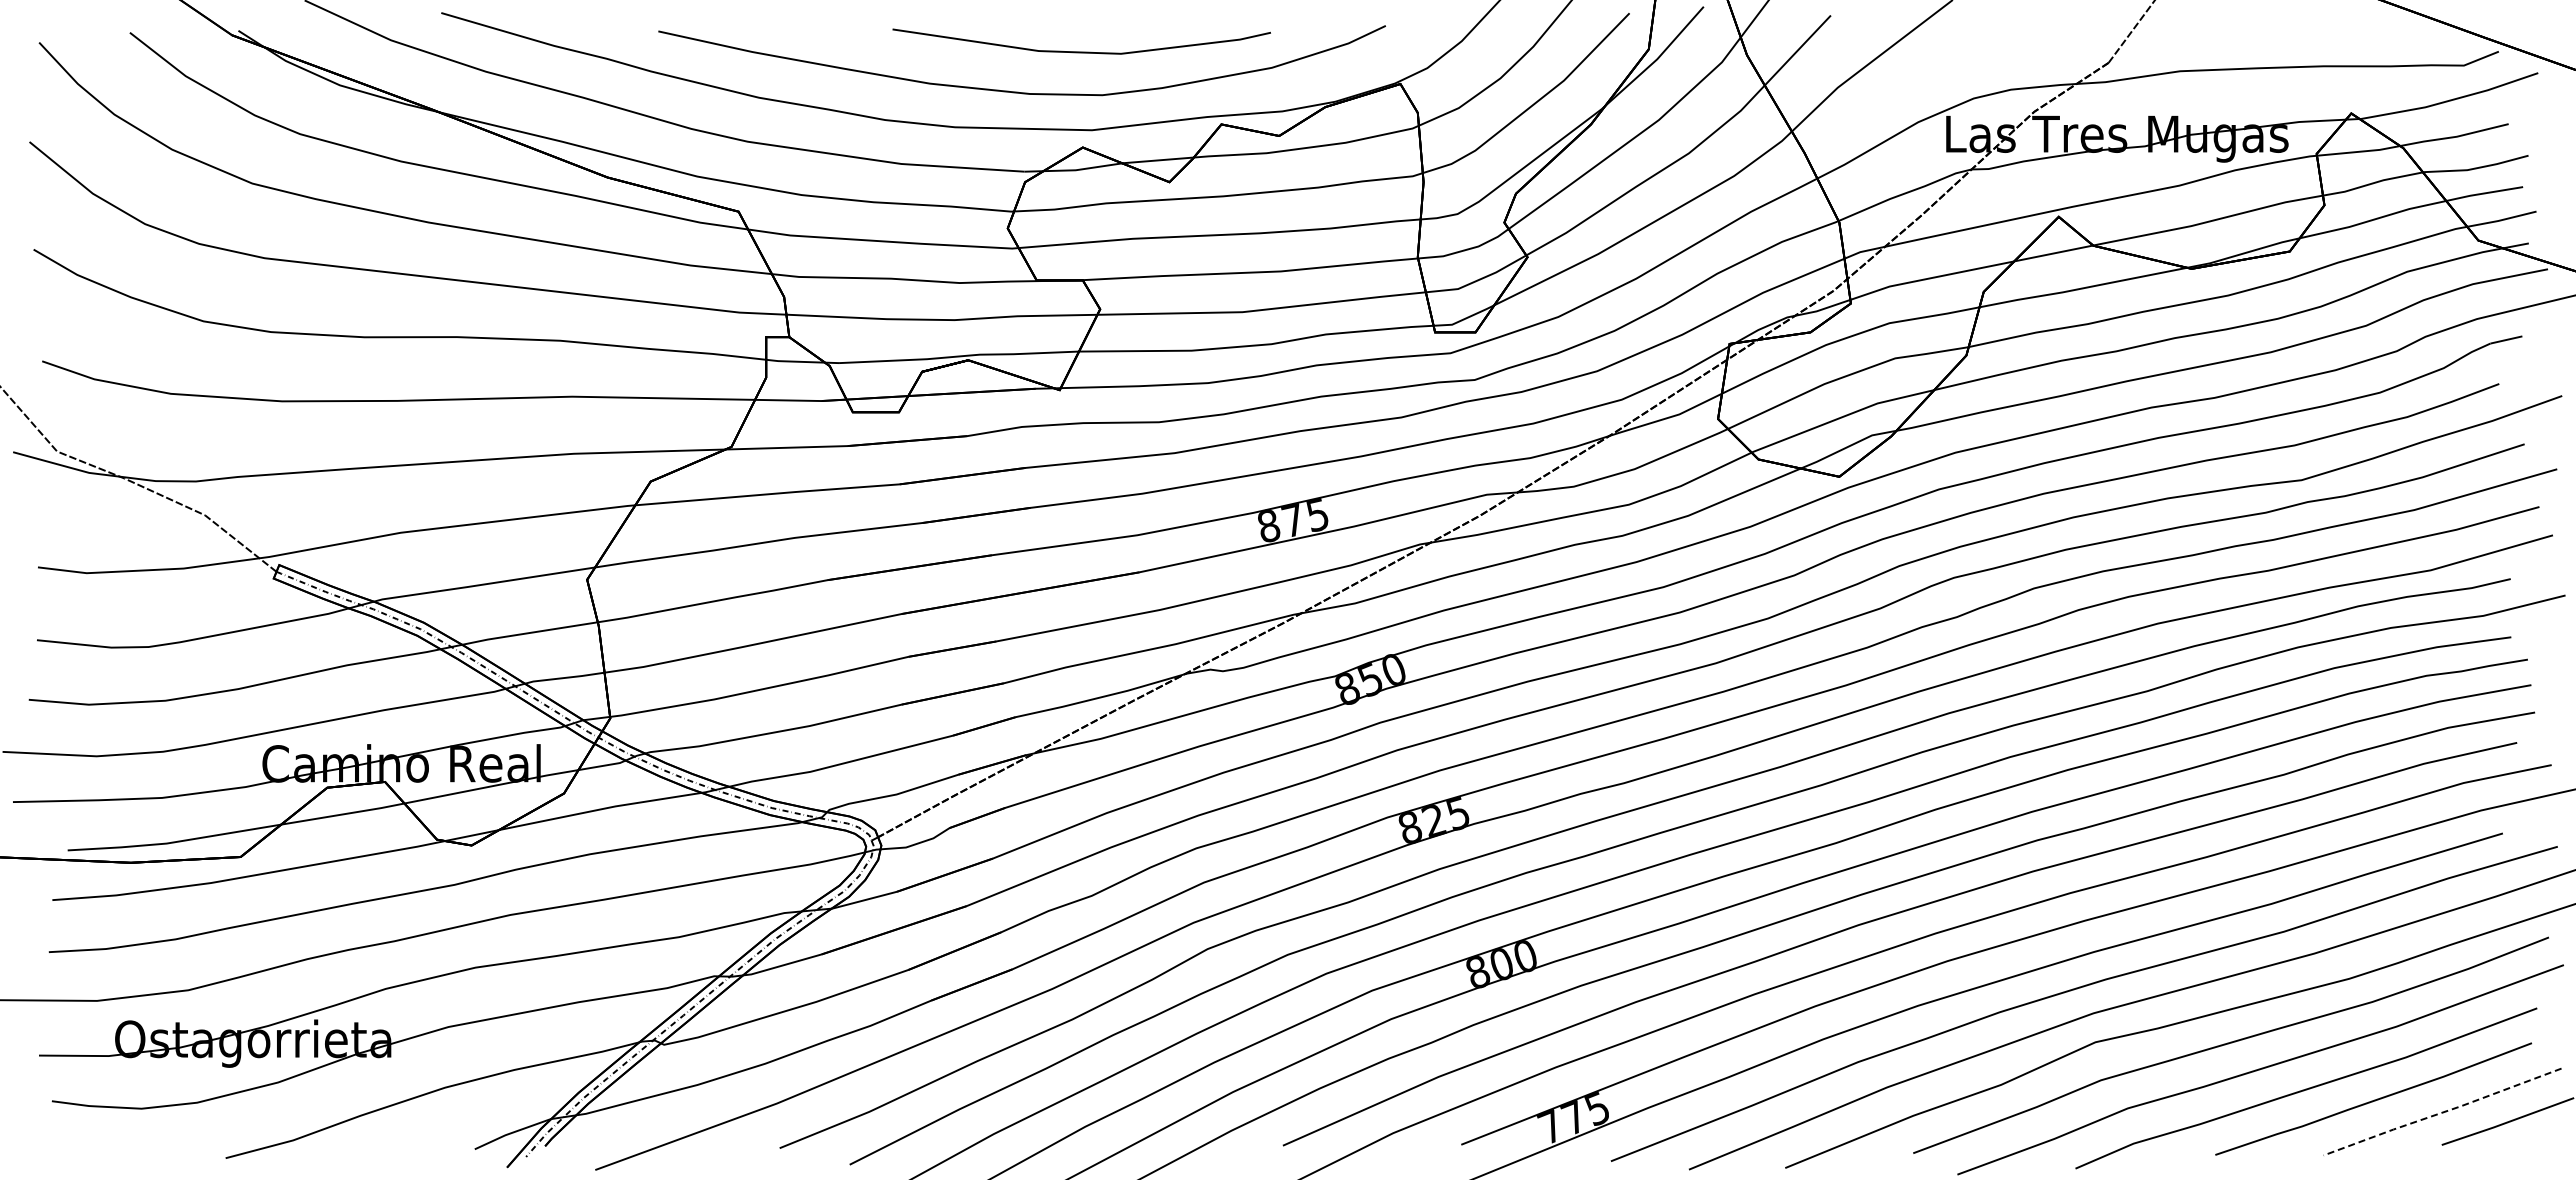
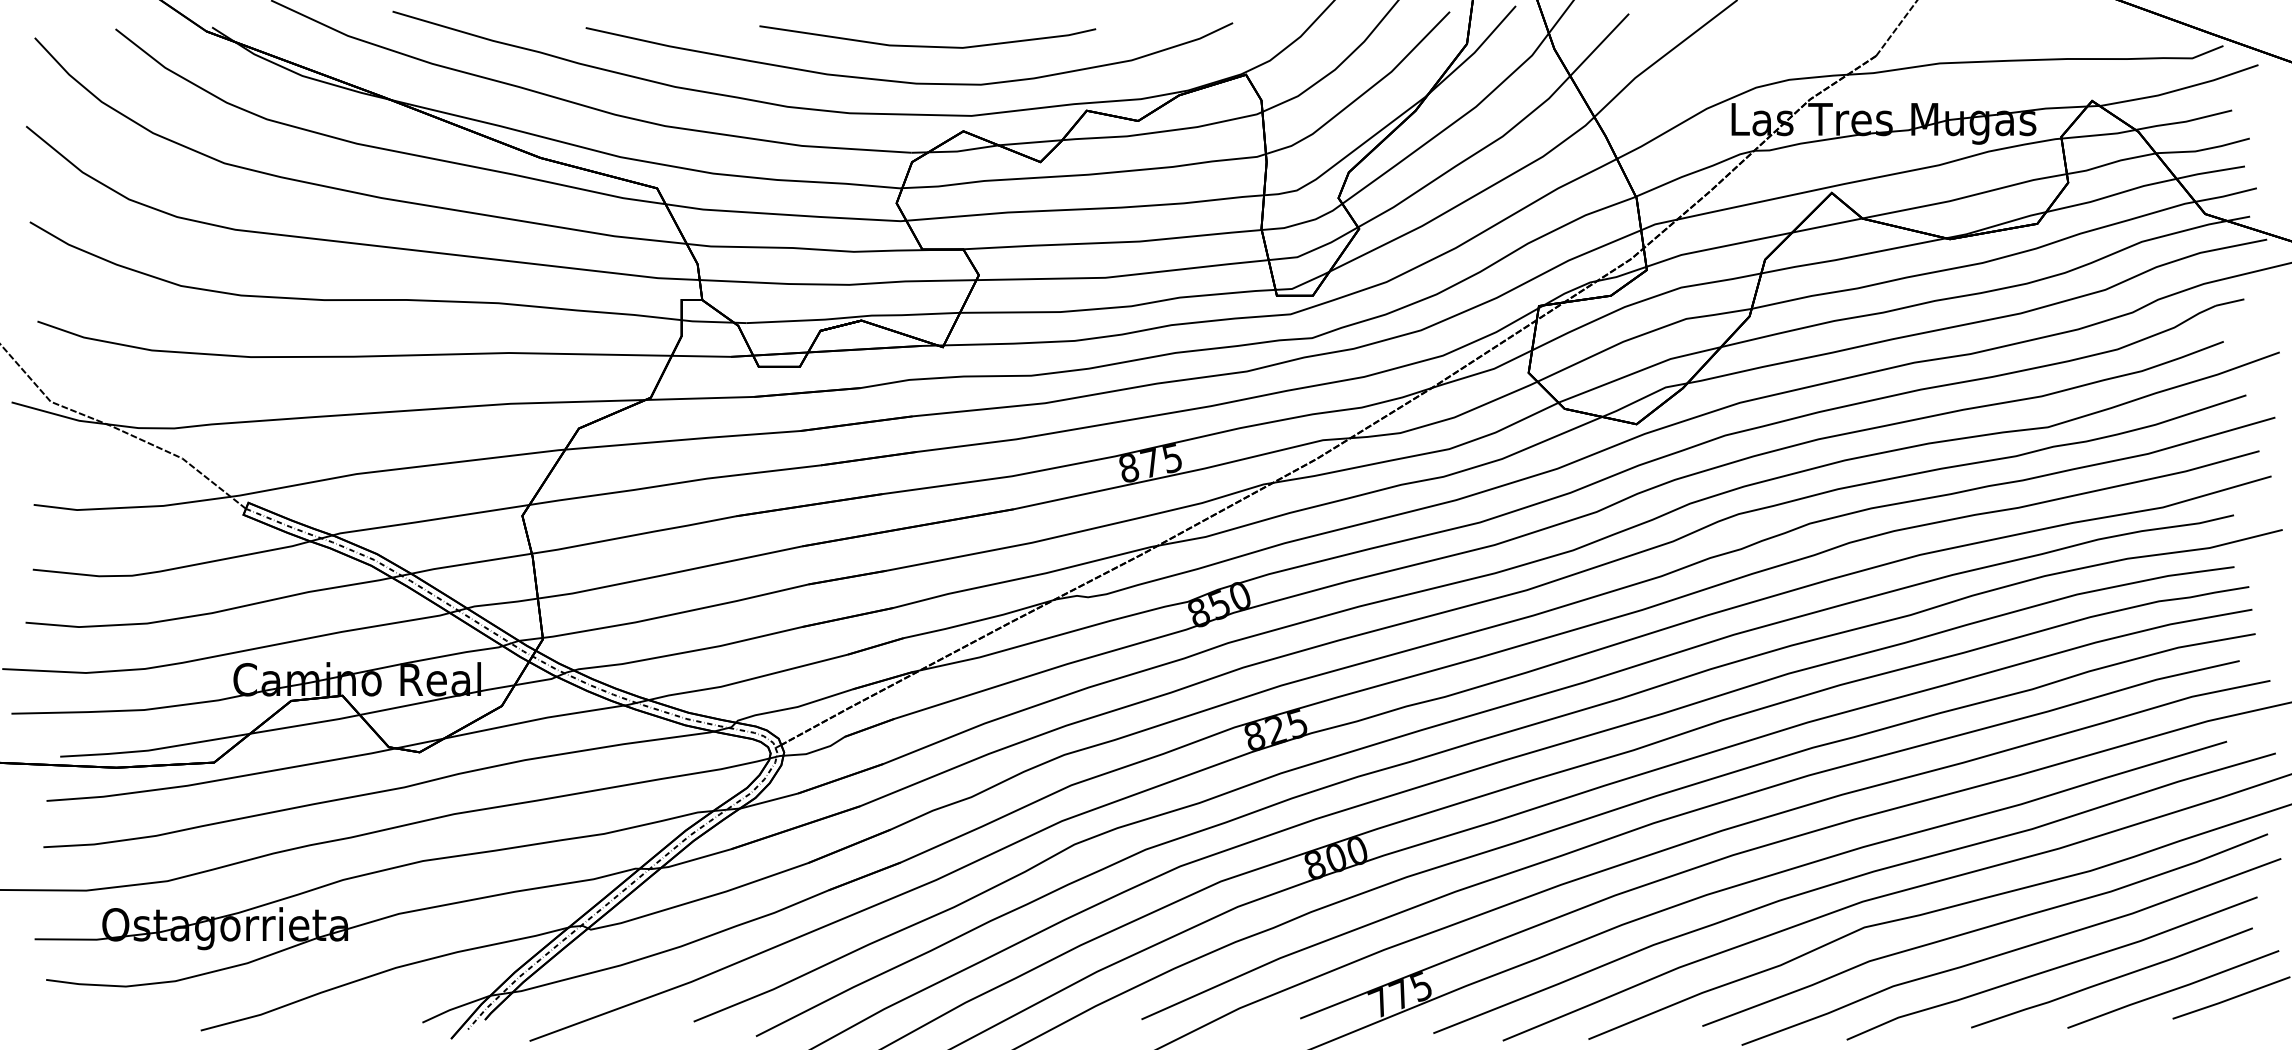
line: (1081, 51) -> (927, 45), moved
line: (2442, 1112) -> (2173, 989), dashed -> solid

